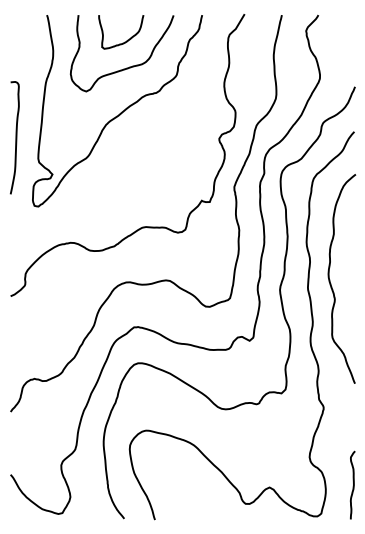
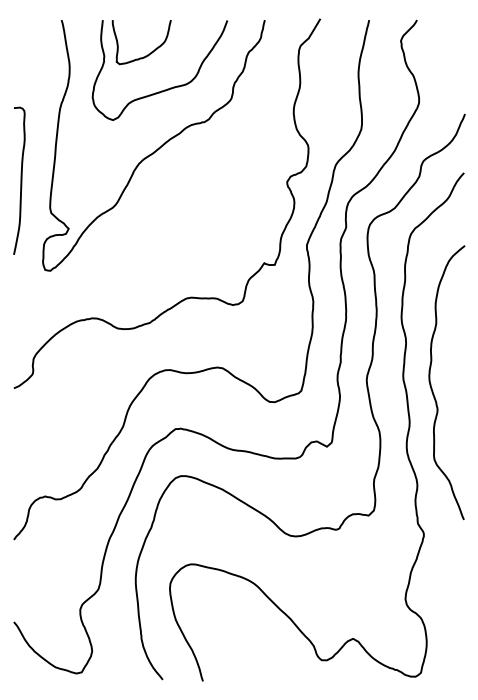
curve: (125, 41) -> (147, 54), moved
curve: (331, 282) -> (432, 387), moved
curve: (353, 484) -> (462, 635), removed

